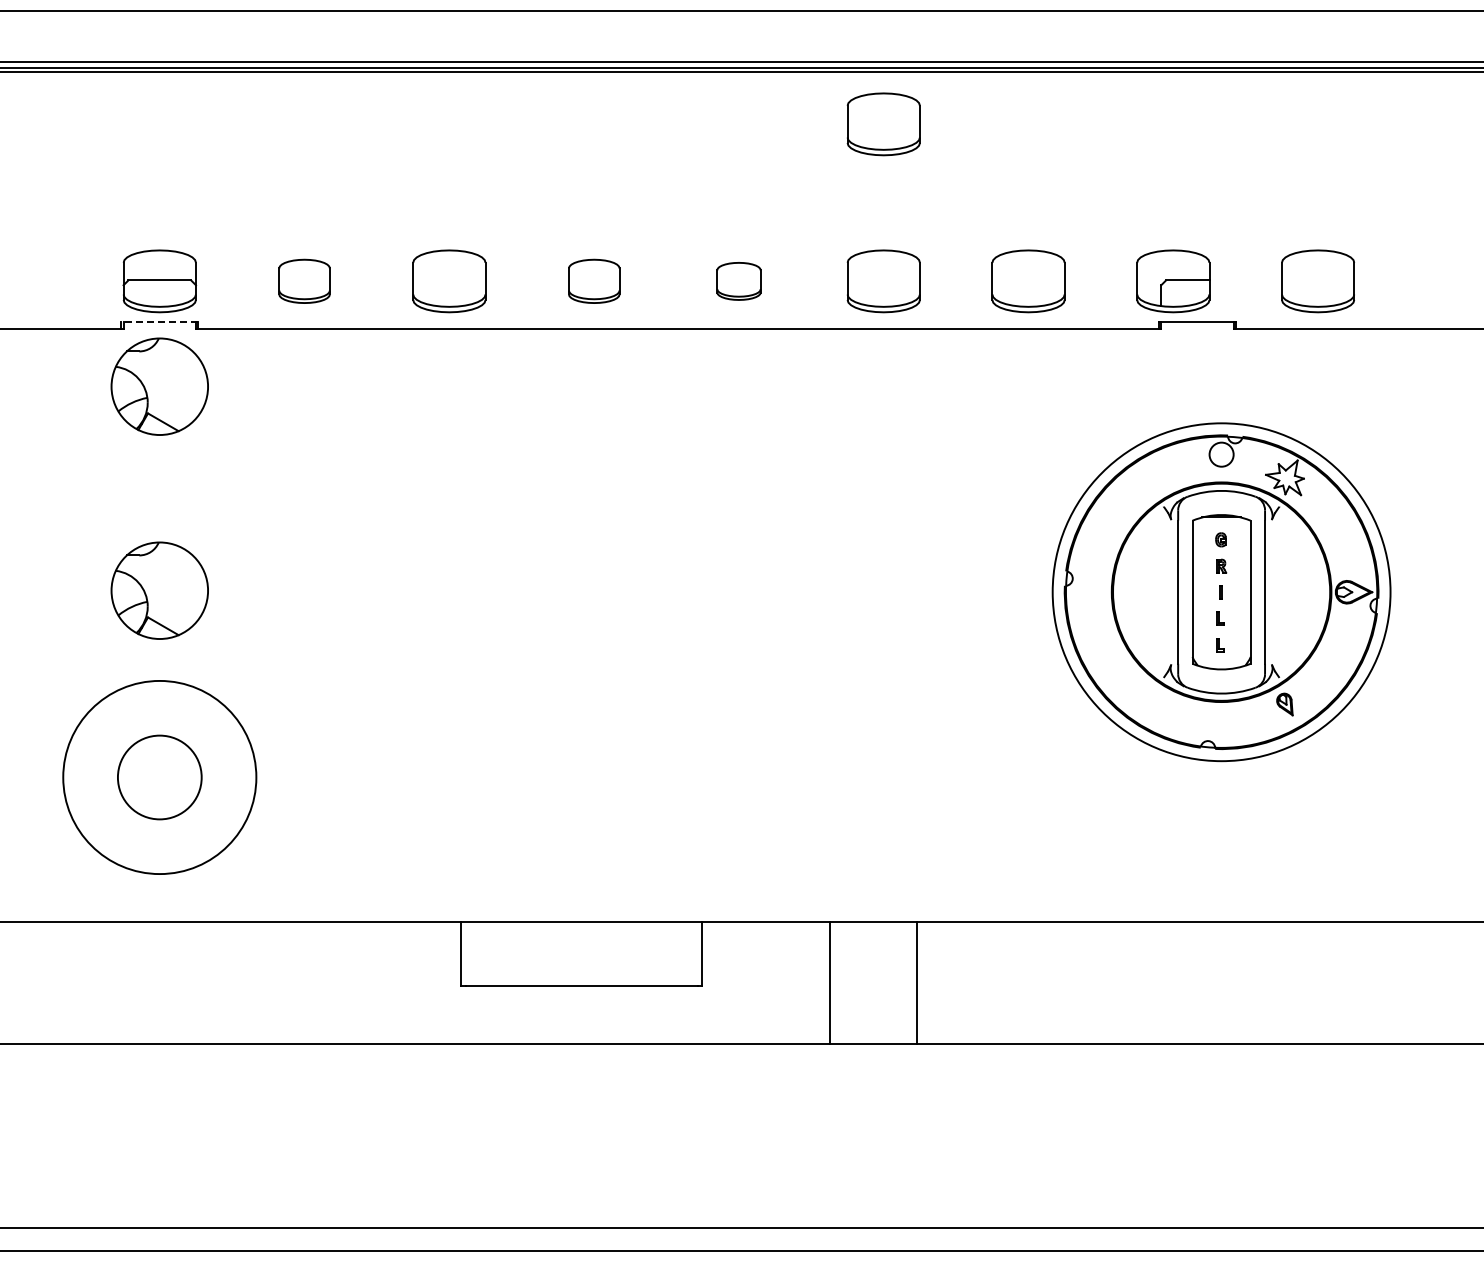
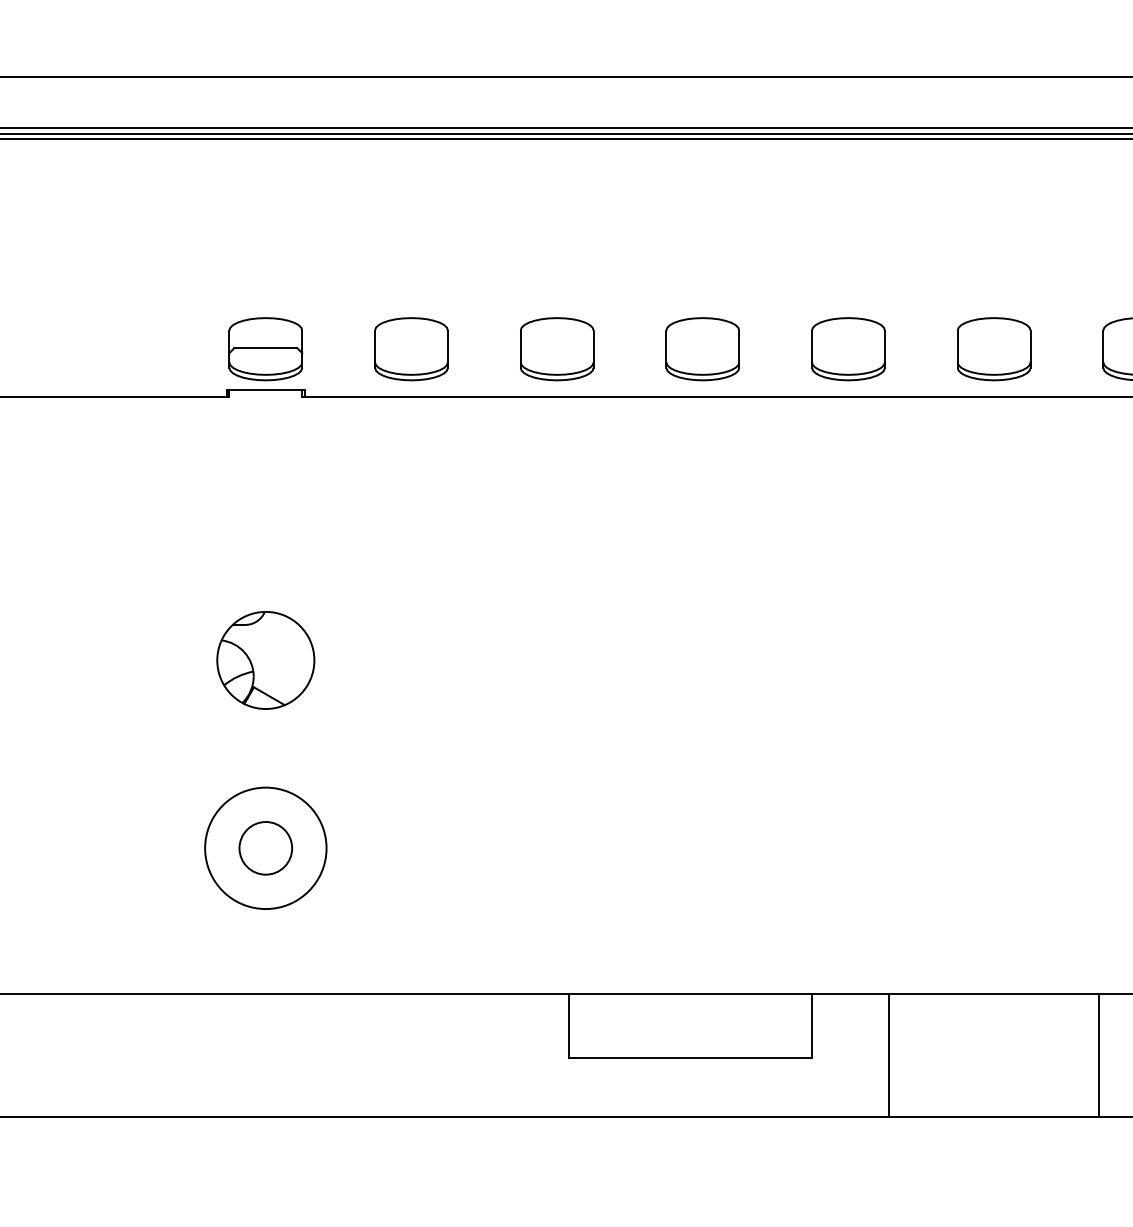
part: (883, 124) -> (993, 191), removed
part: (304, 281) -> (411, 349), size x1.43
part: (594, 281) -> (703, 349), size x1.43
part: (738, 281) -> (847, 349), size x1.67
line: (159, 321) -> (265, 389), dashed -> solid
part: (159, 386) -> (265, 454), removed
circle: (159, 777) -> (265, 848), size x0.62
circle: (159, 777) -> (265, 848), size x0.62
line: (830, 983) -> (889, 1055), moved
line: (917, 983) -> (1099, 1055), moved

